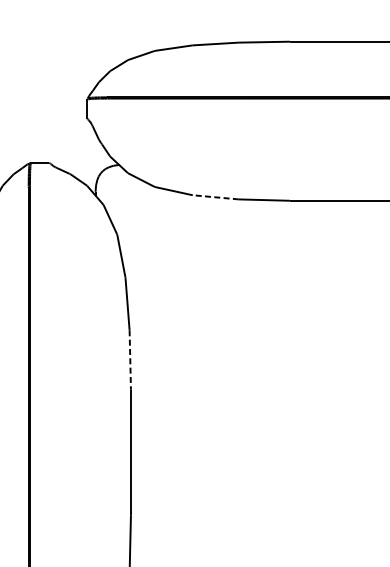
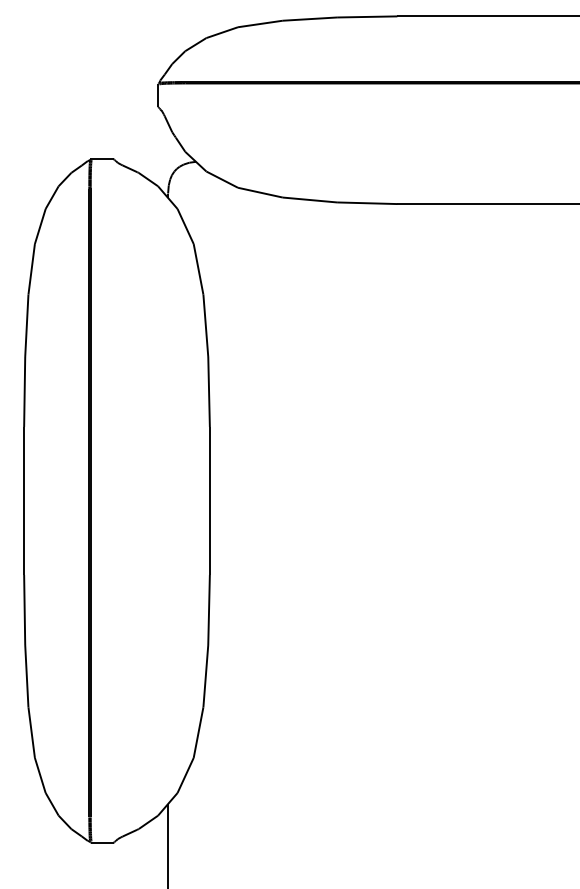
line: (215, 196) -> (309, 199), dashed -> solid
line: (130, 360) -> (209, 392), dashed -> solid

